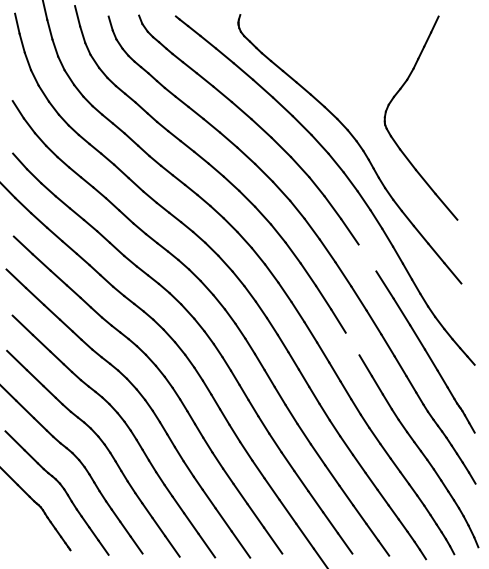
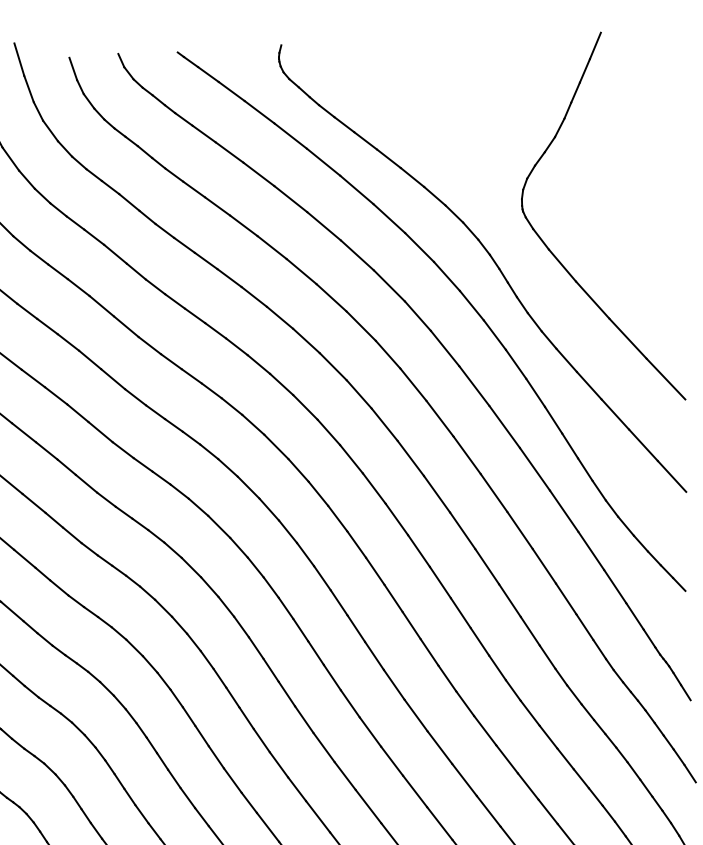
line: (468, 232) -> (665, 378), added
line: (367, 257) -> (504, 426), added
line: (469, 293) -> (671, 476), added
line: (352, 343) -> (487, 565), added

